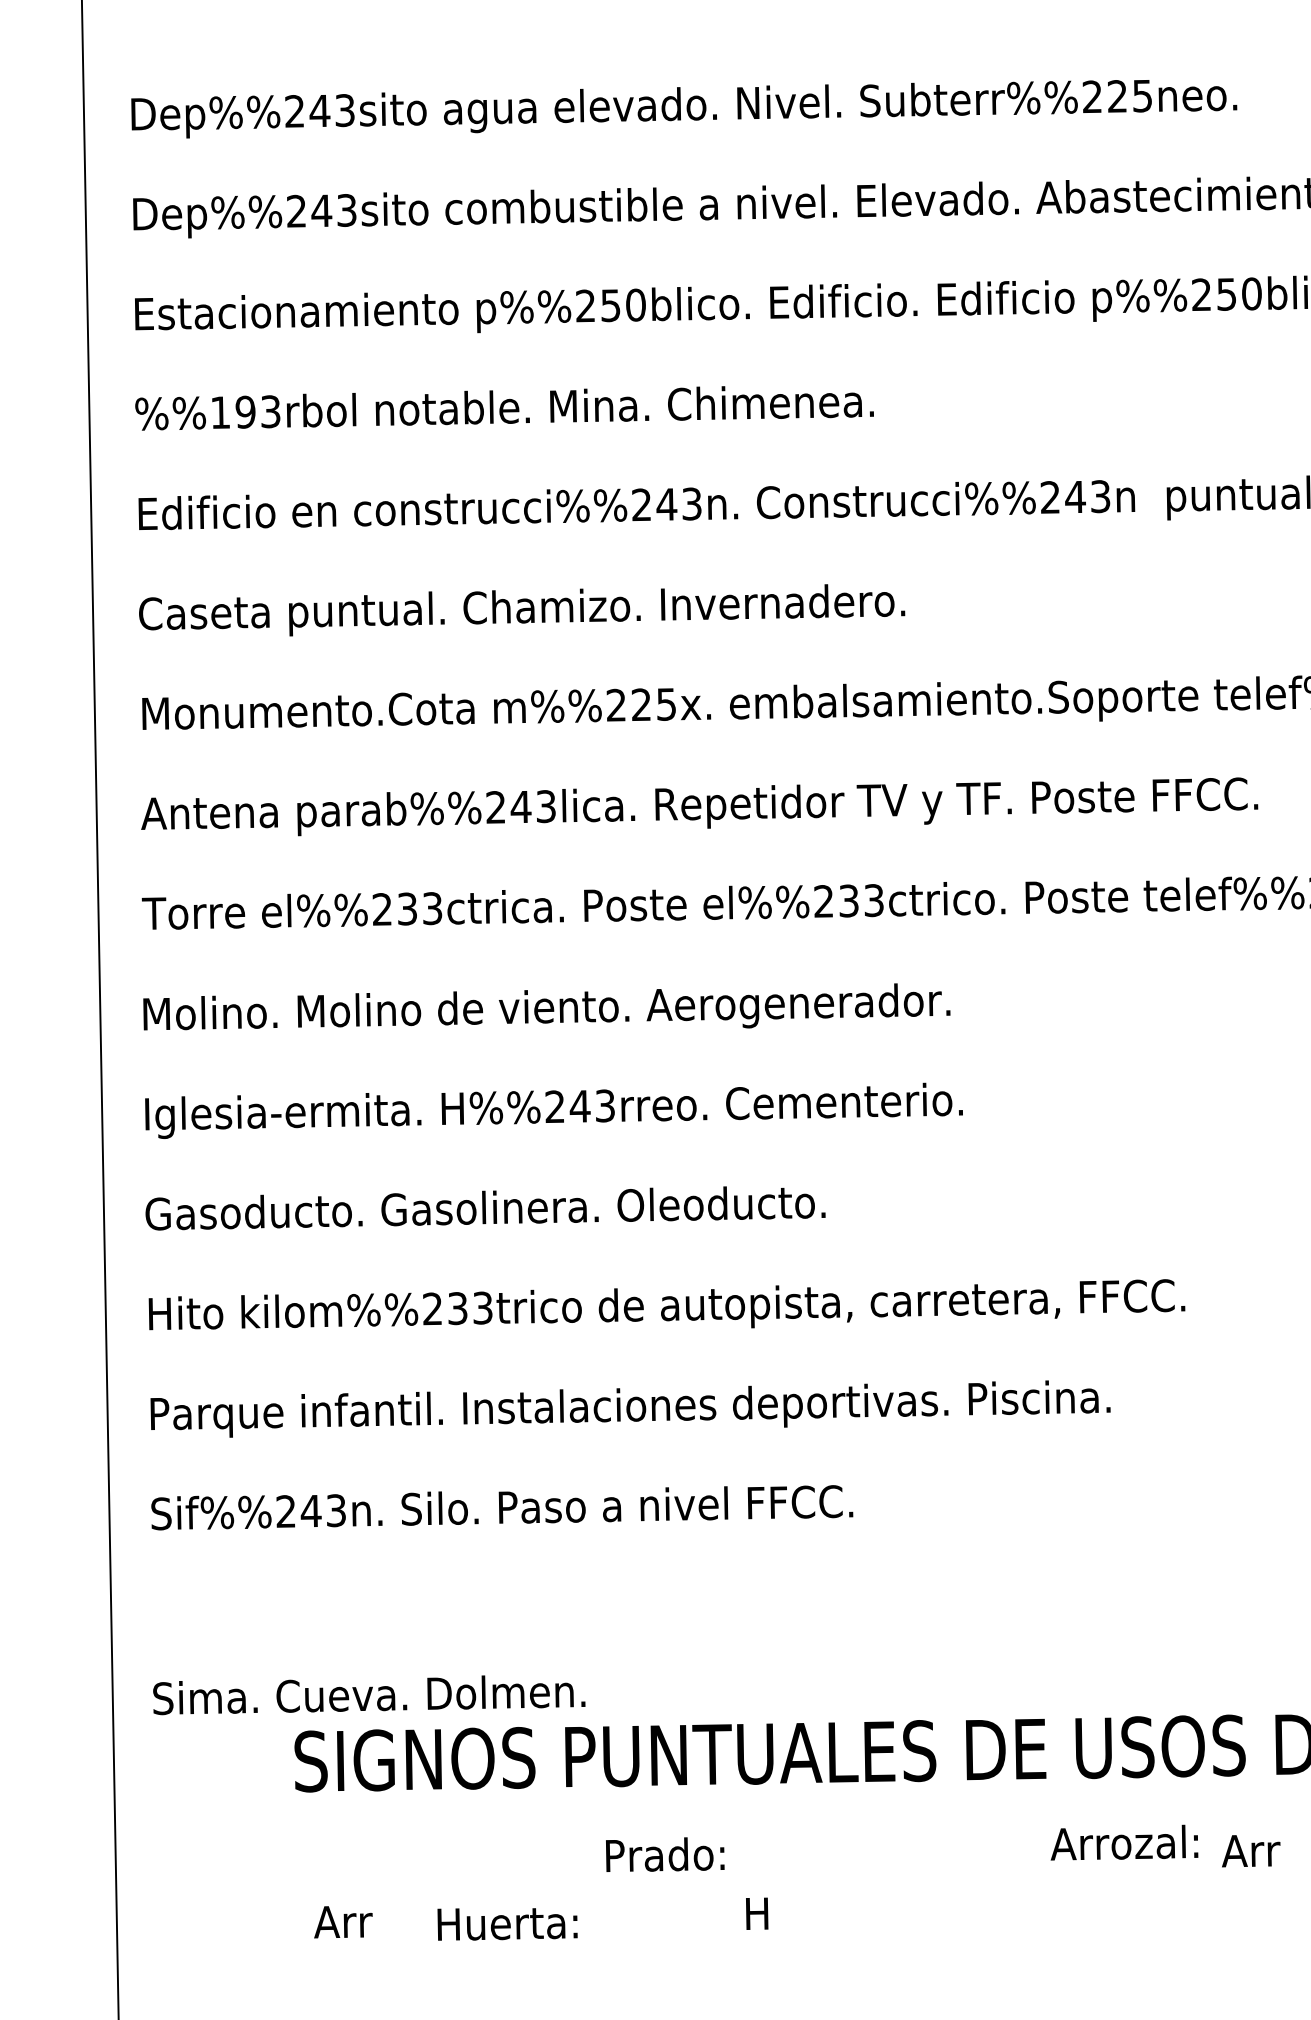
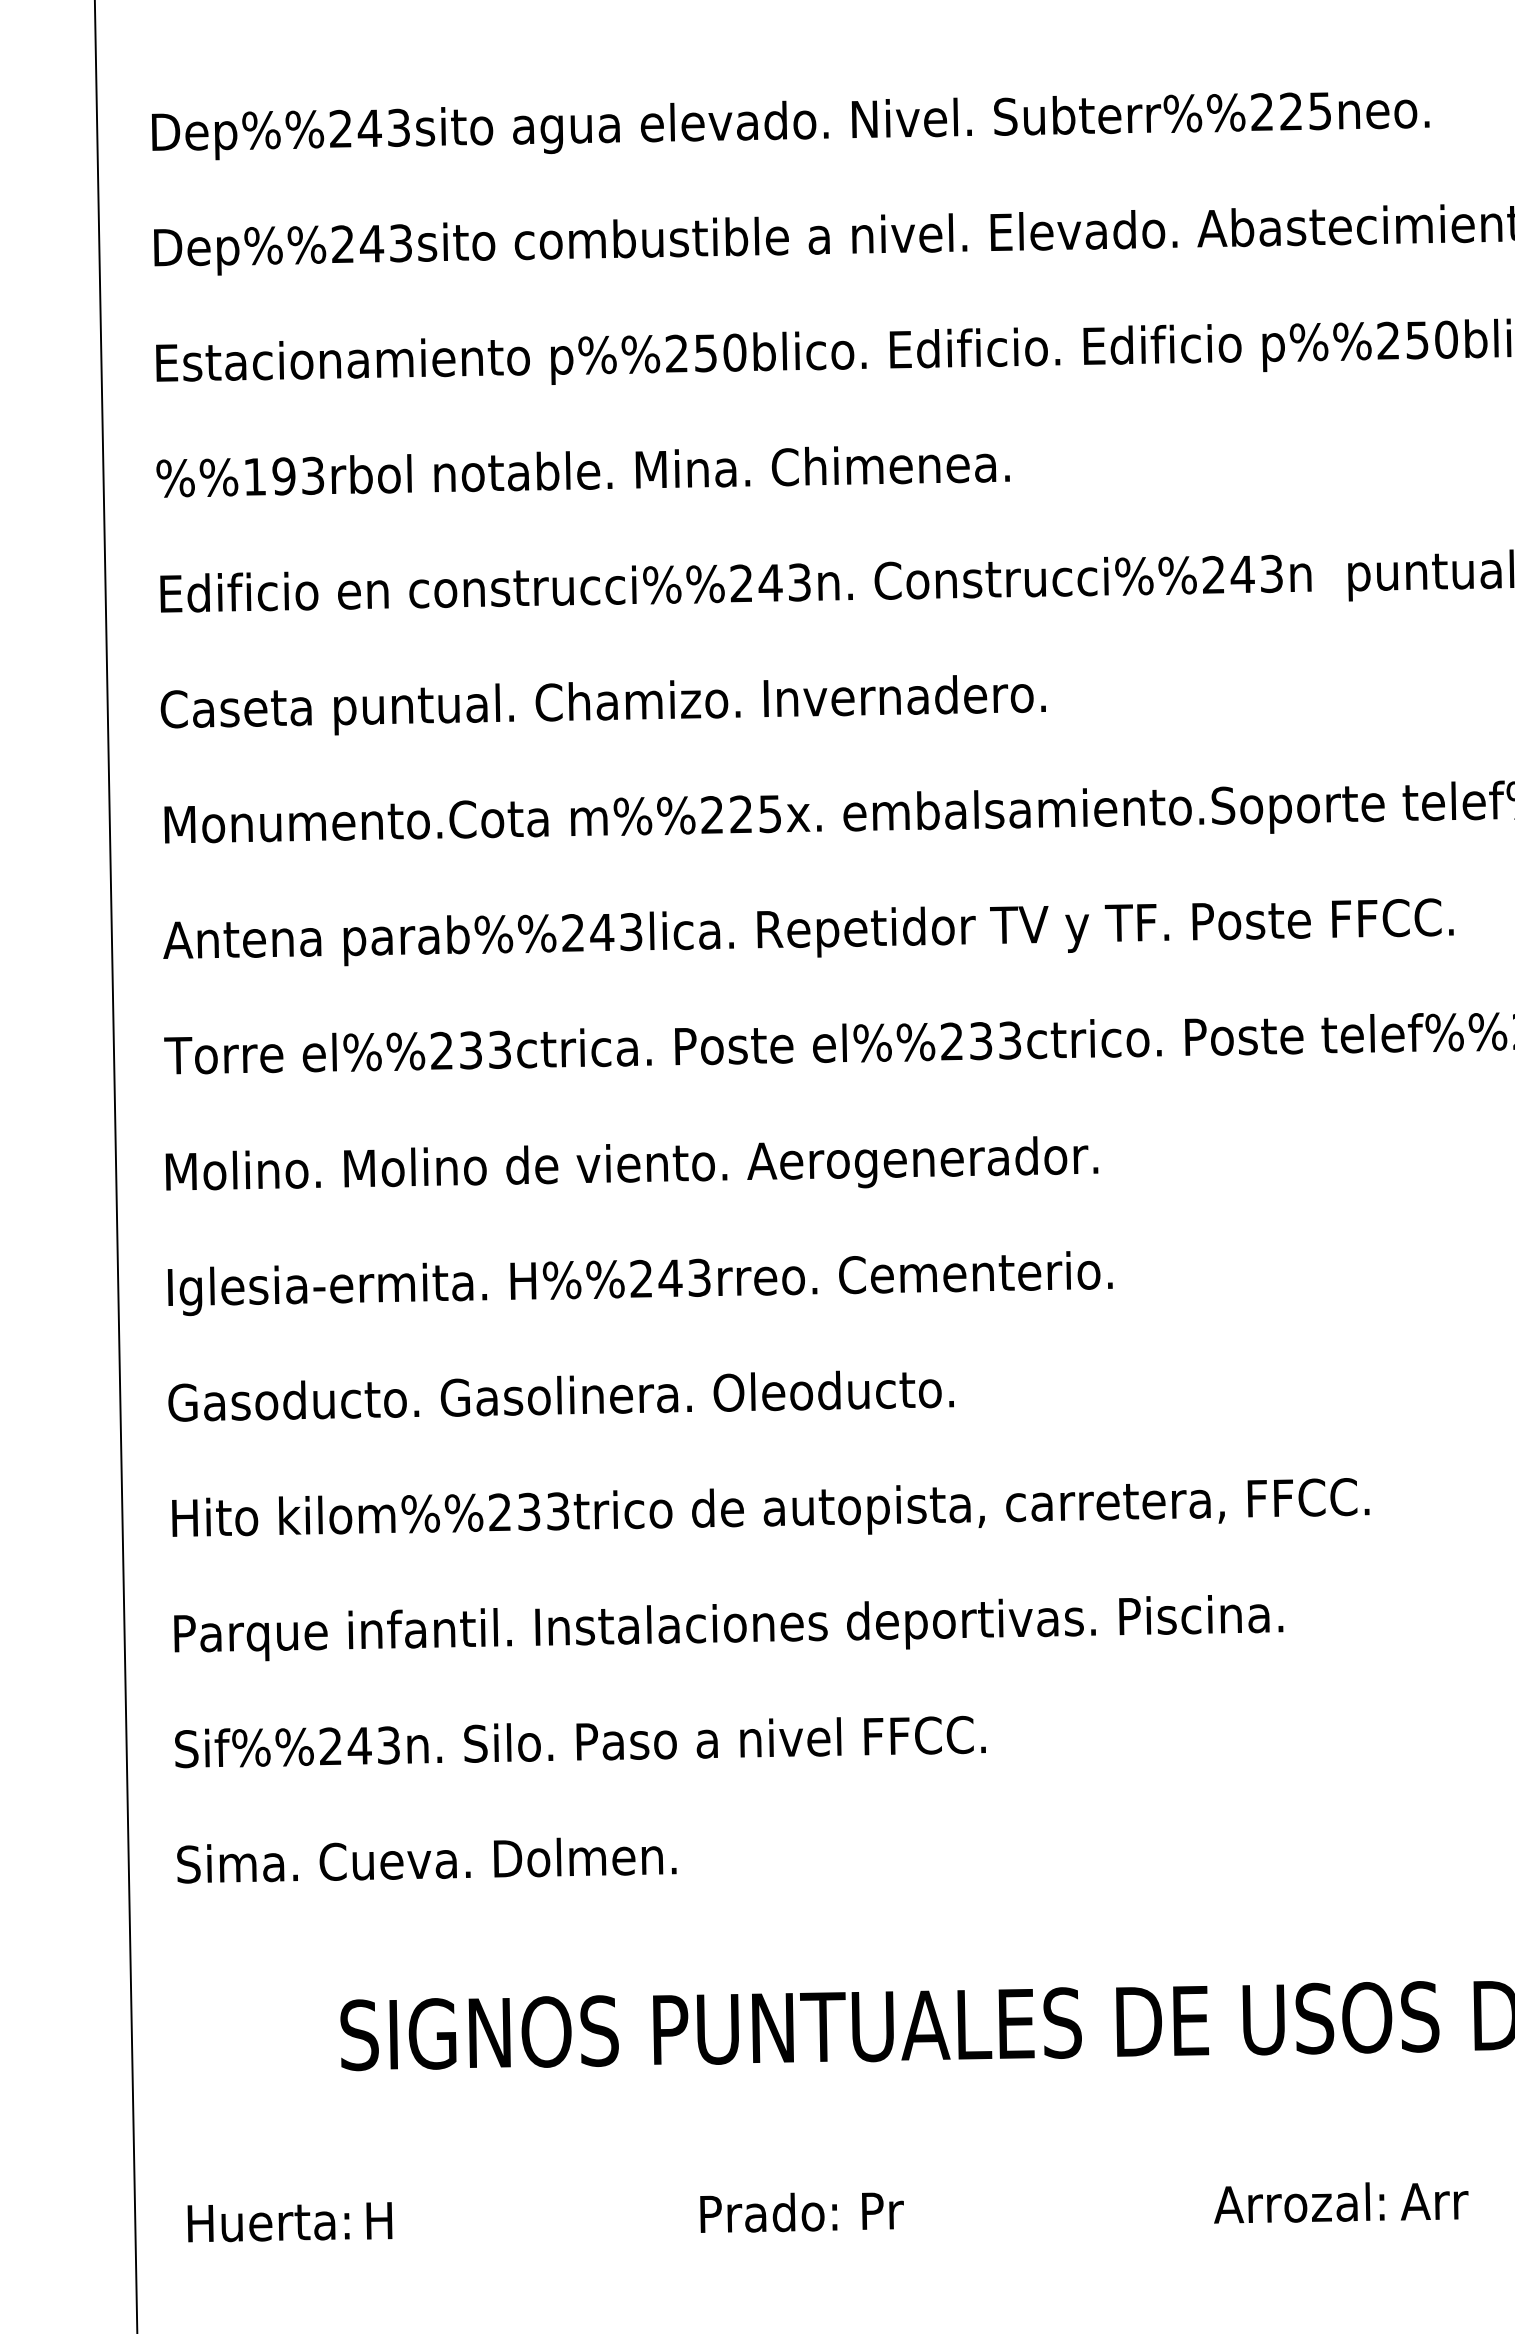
text: (368, 1695) -> (426, 1860), moved
text: (1124, 1842) -> (1299, 2202), moved
text: (1251, 1850) -> (1434, 2201), moved
text: (665, 1854) -> (768, 2212), moved
text: (765, 1913) -> (884, 2210), H -> Pr
text: (343, 1921) -> (396, 2220), Arr -> H
text: (507, 1924) -> (268, 2223), moved

